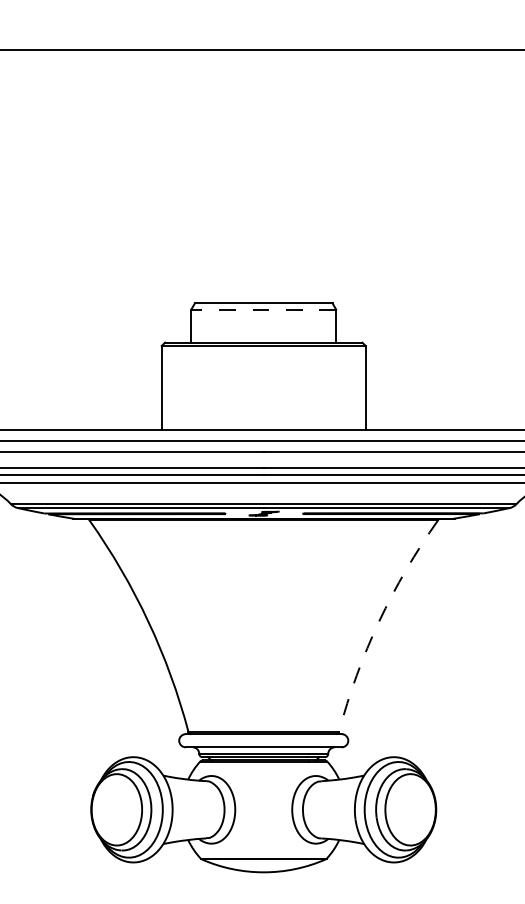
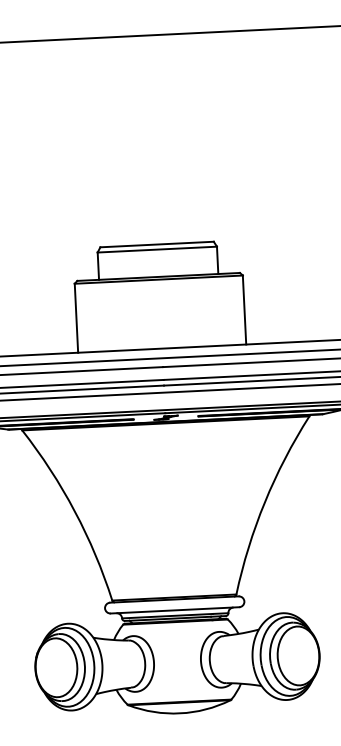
line: (263, 309) -> (157, 249), dashed -> solid
arc: (379, 621) -> (265, 502), dashed -> solid

